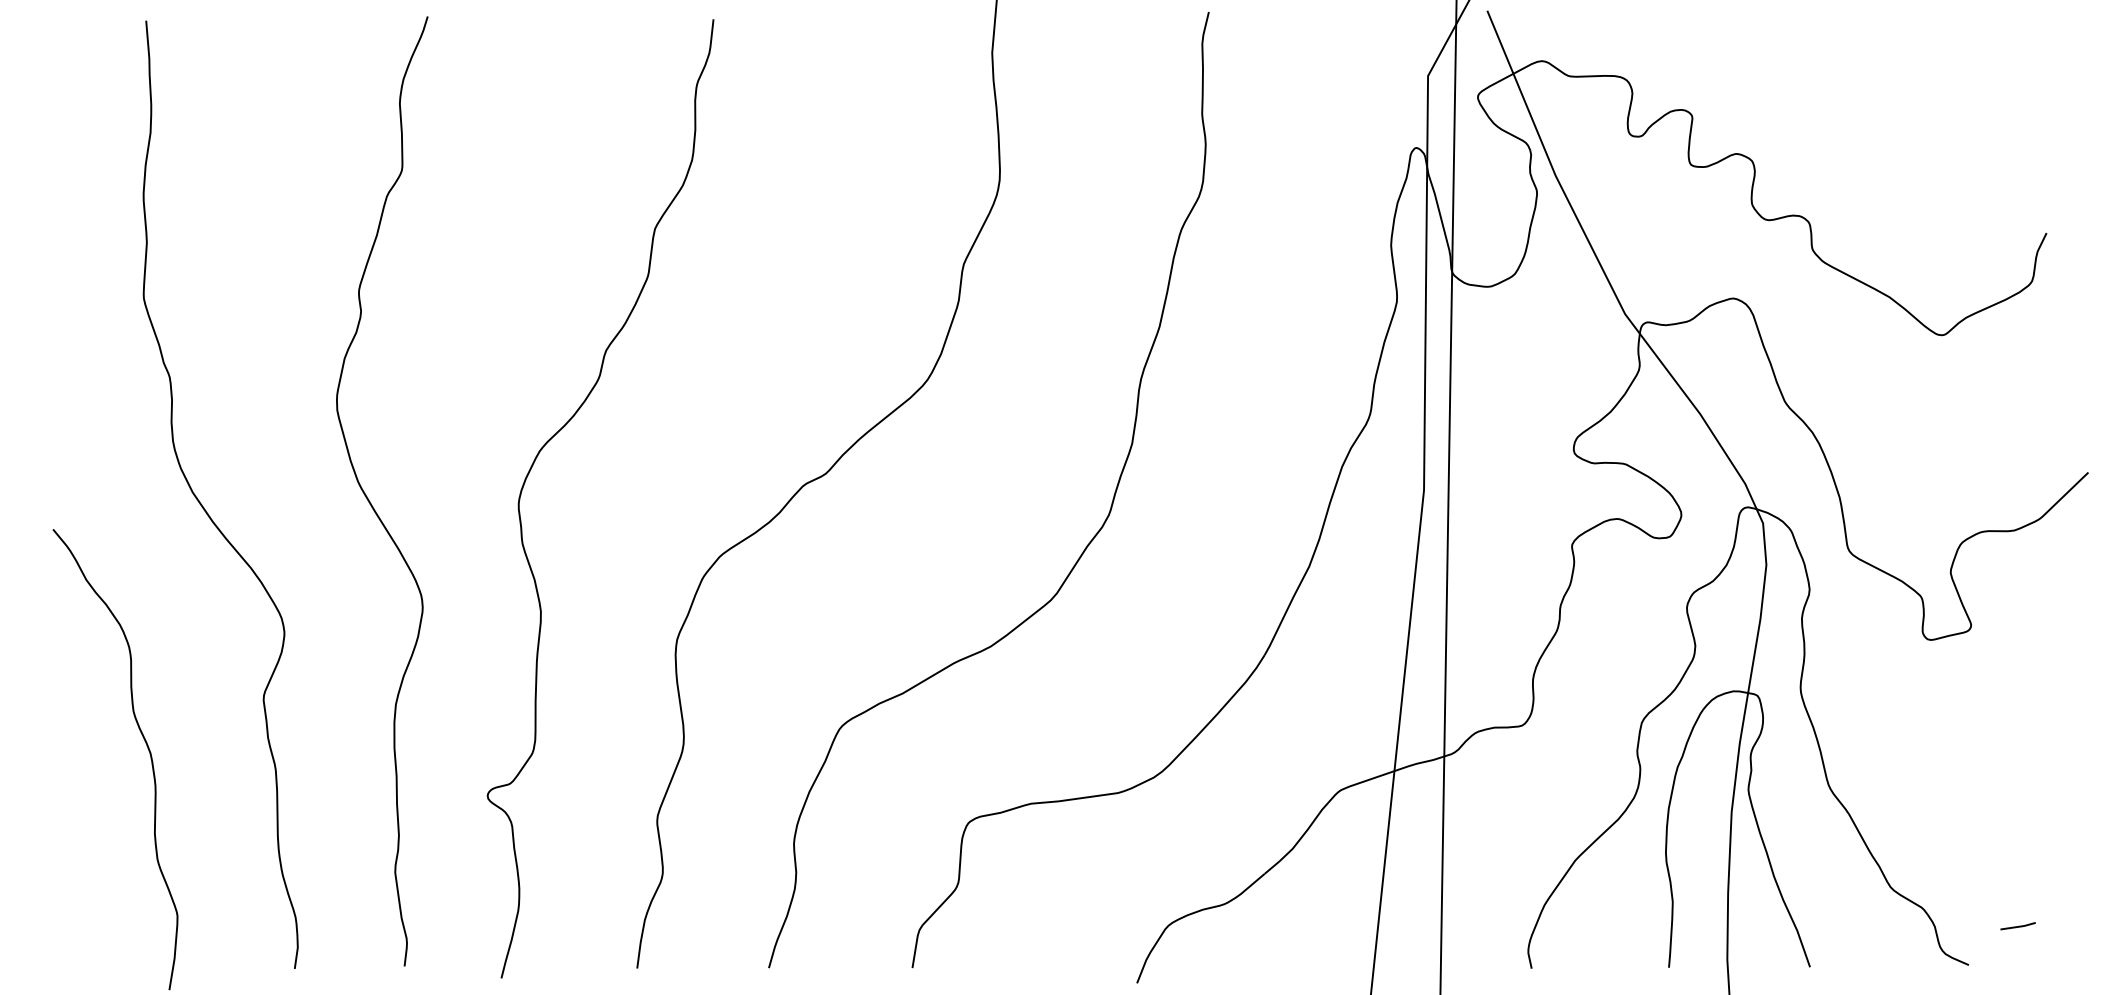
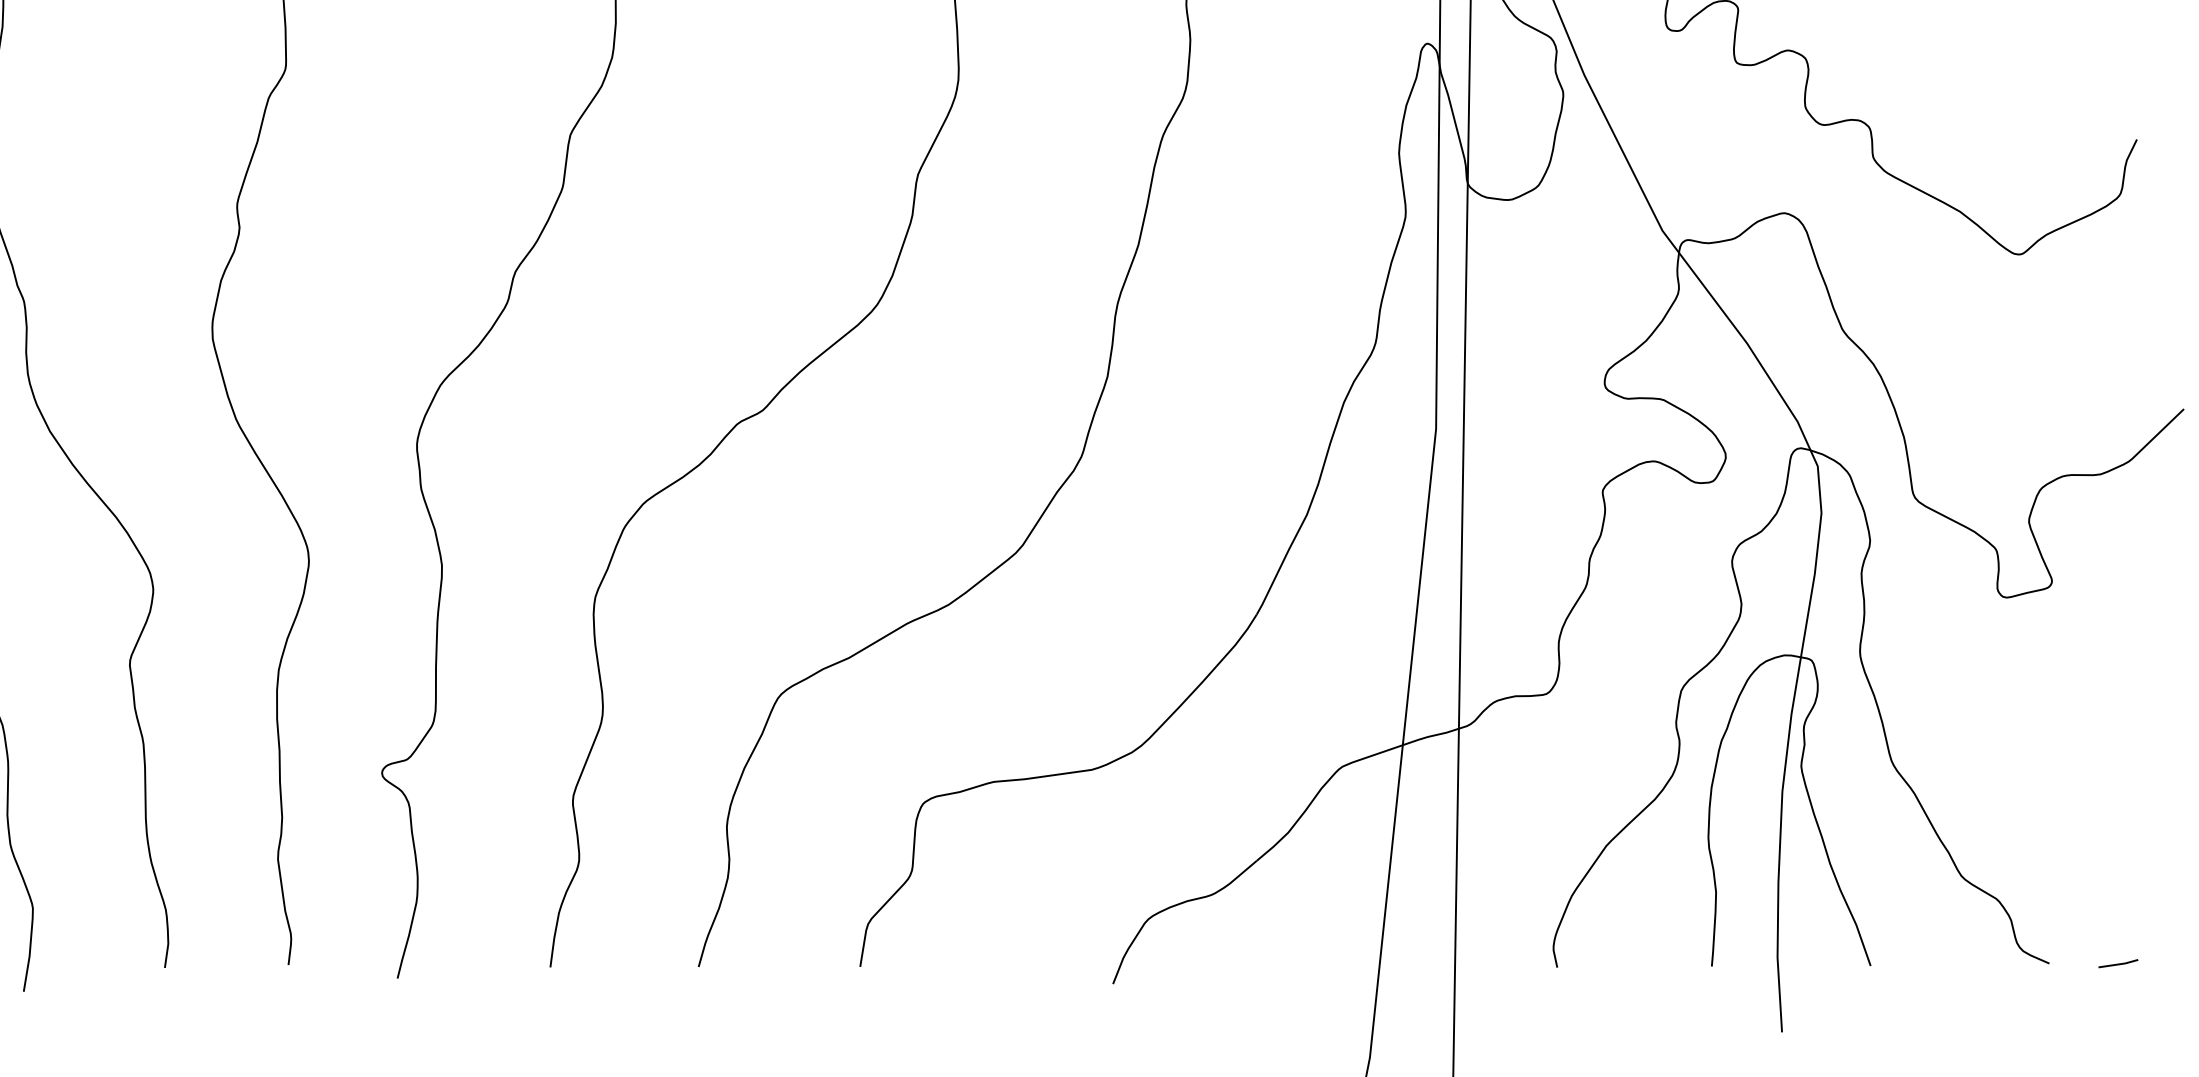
line: (2017, 926) -> (2117, 964), moved

